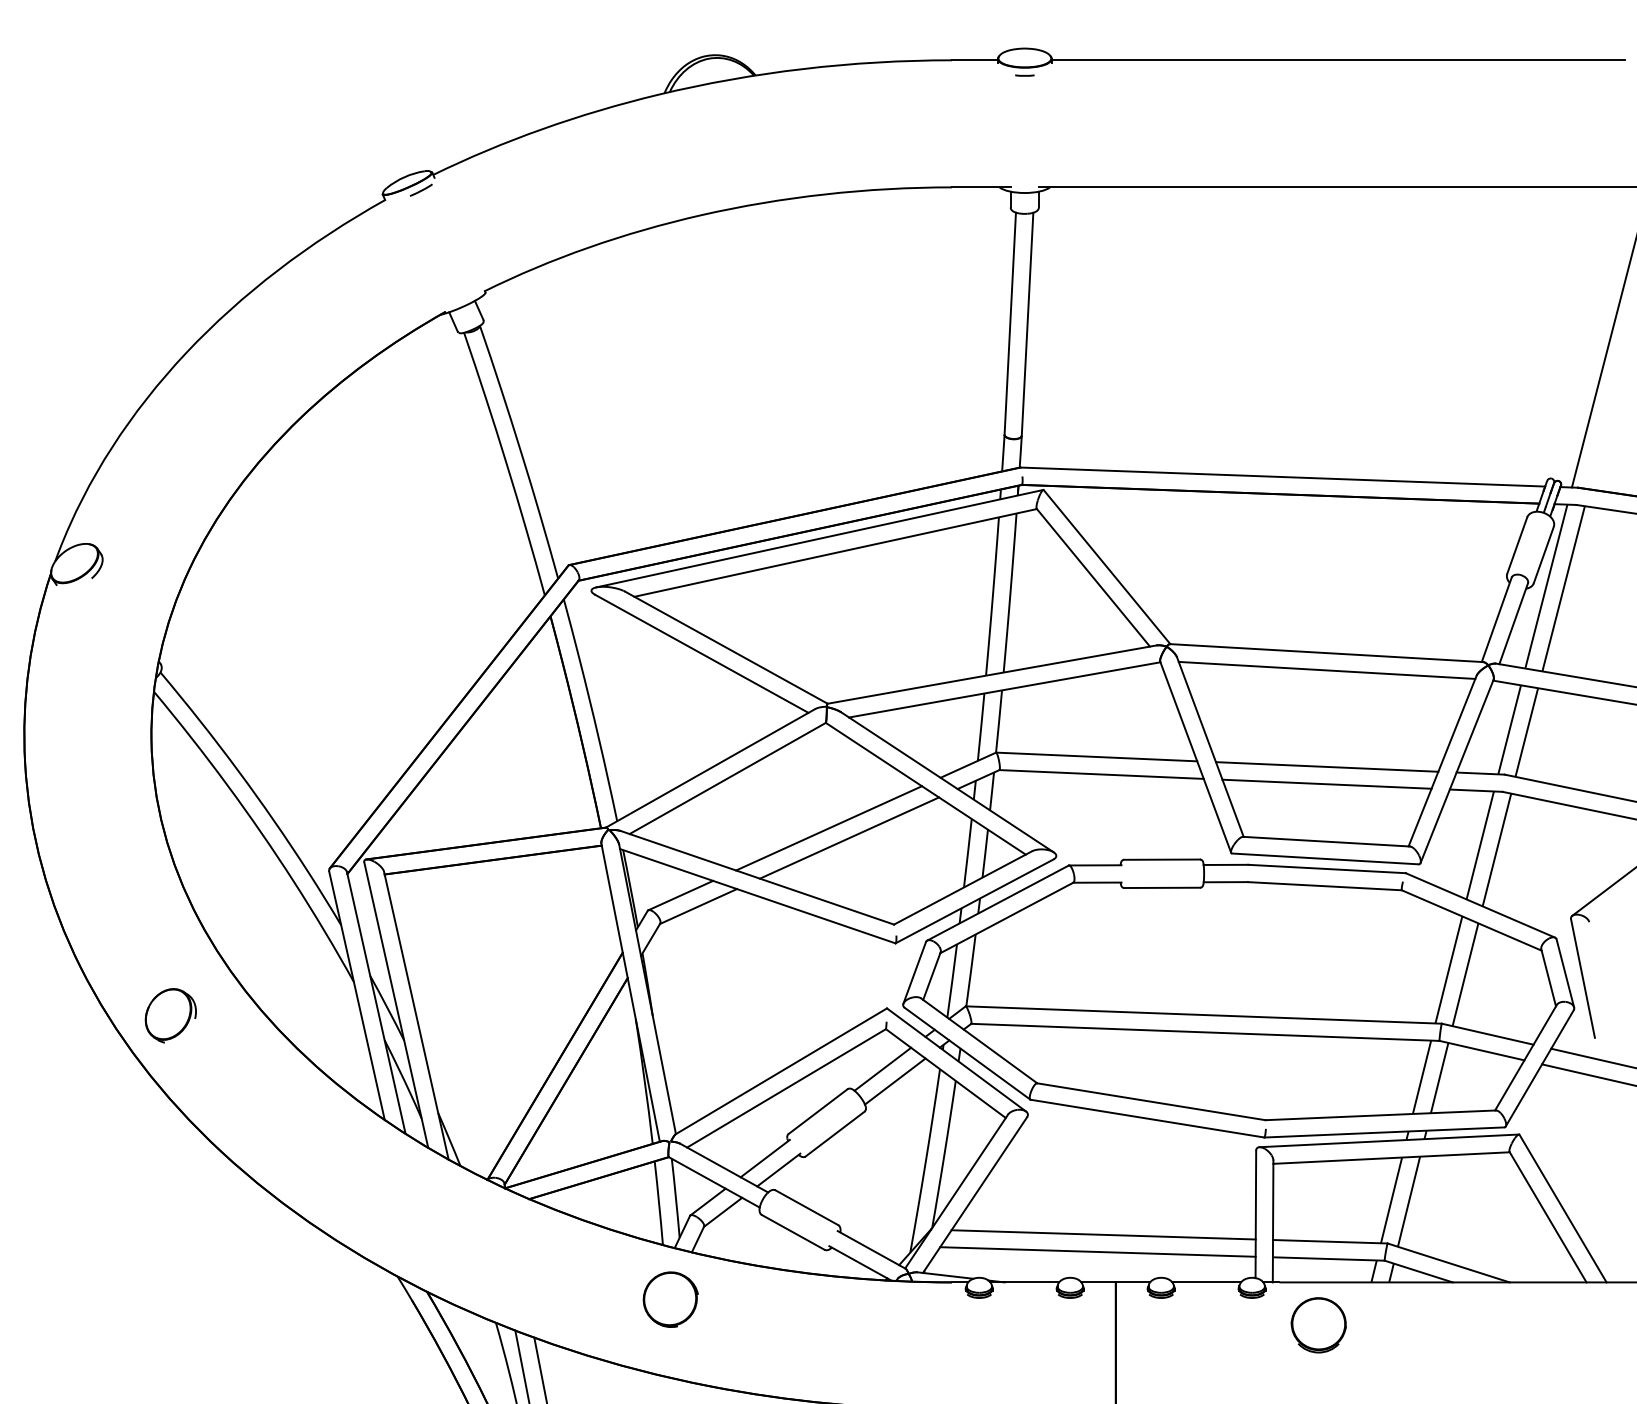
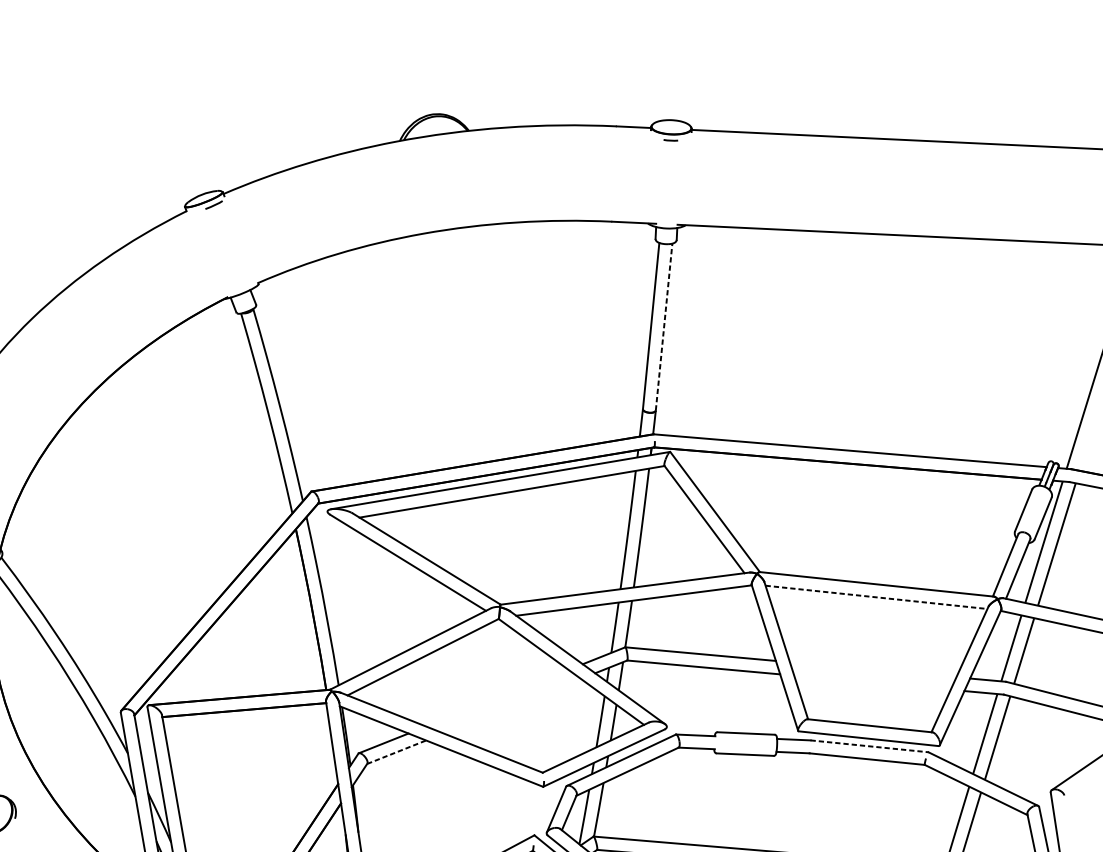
line: (1027, 324) -> (664, 327), solid -> dashed
line: (1327, 670) -> (876, 597), solid -> dashed
line: (1326, 766) -> (872, 669), removed
line: (1326, 783) -> (872, 682), removed
line: (828, 828) -> (496, 698), removed
line: (849, 837) -> (512, 705), removed
line: (1327, 869) -> (869, 746), solid -> dashed
line: (698, 906) -> (396, 752), solid -> dashed

